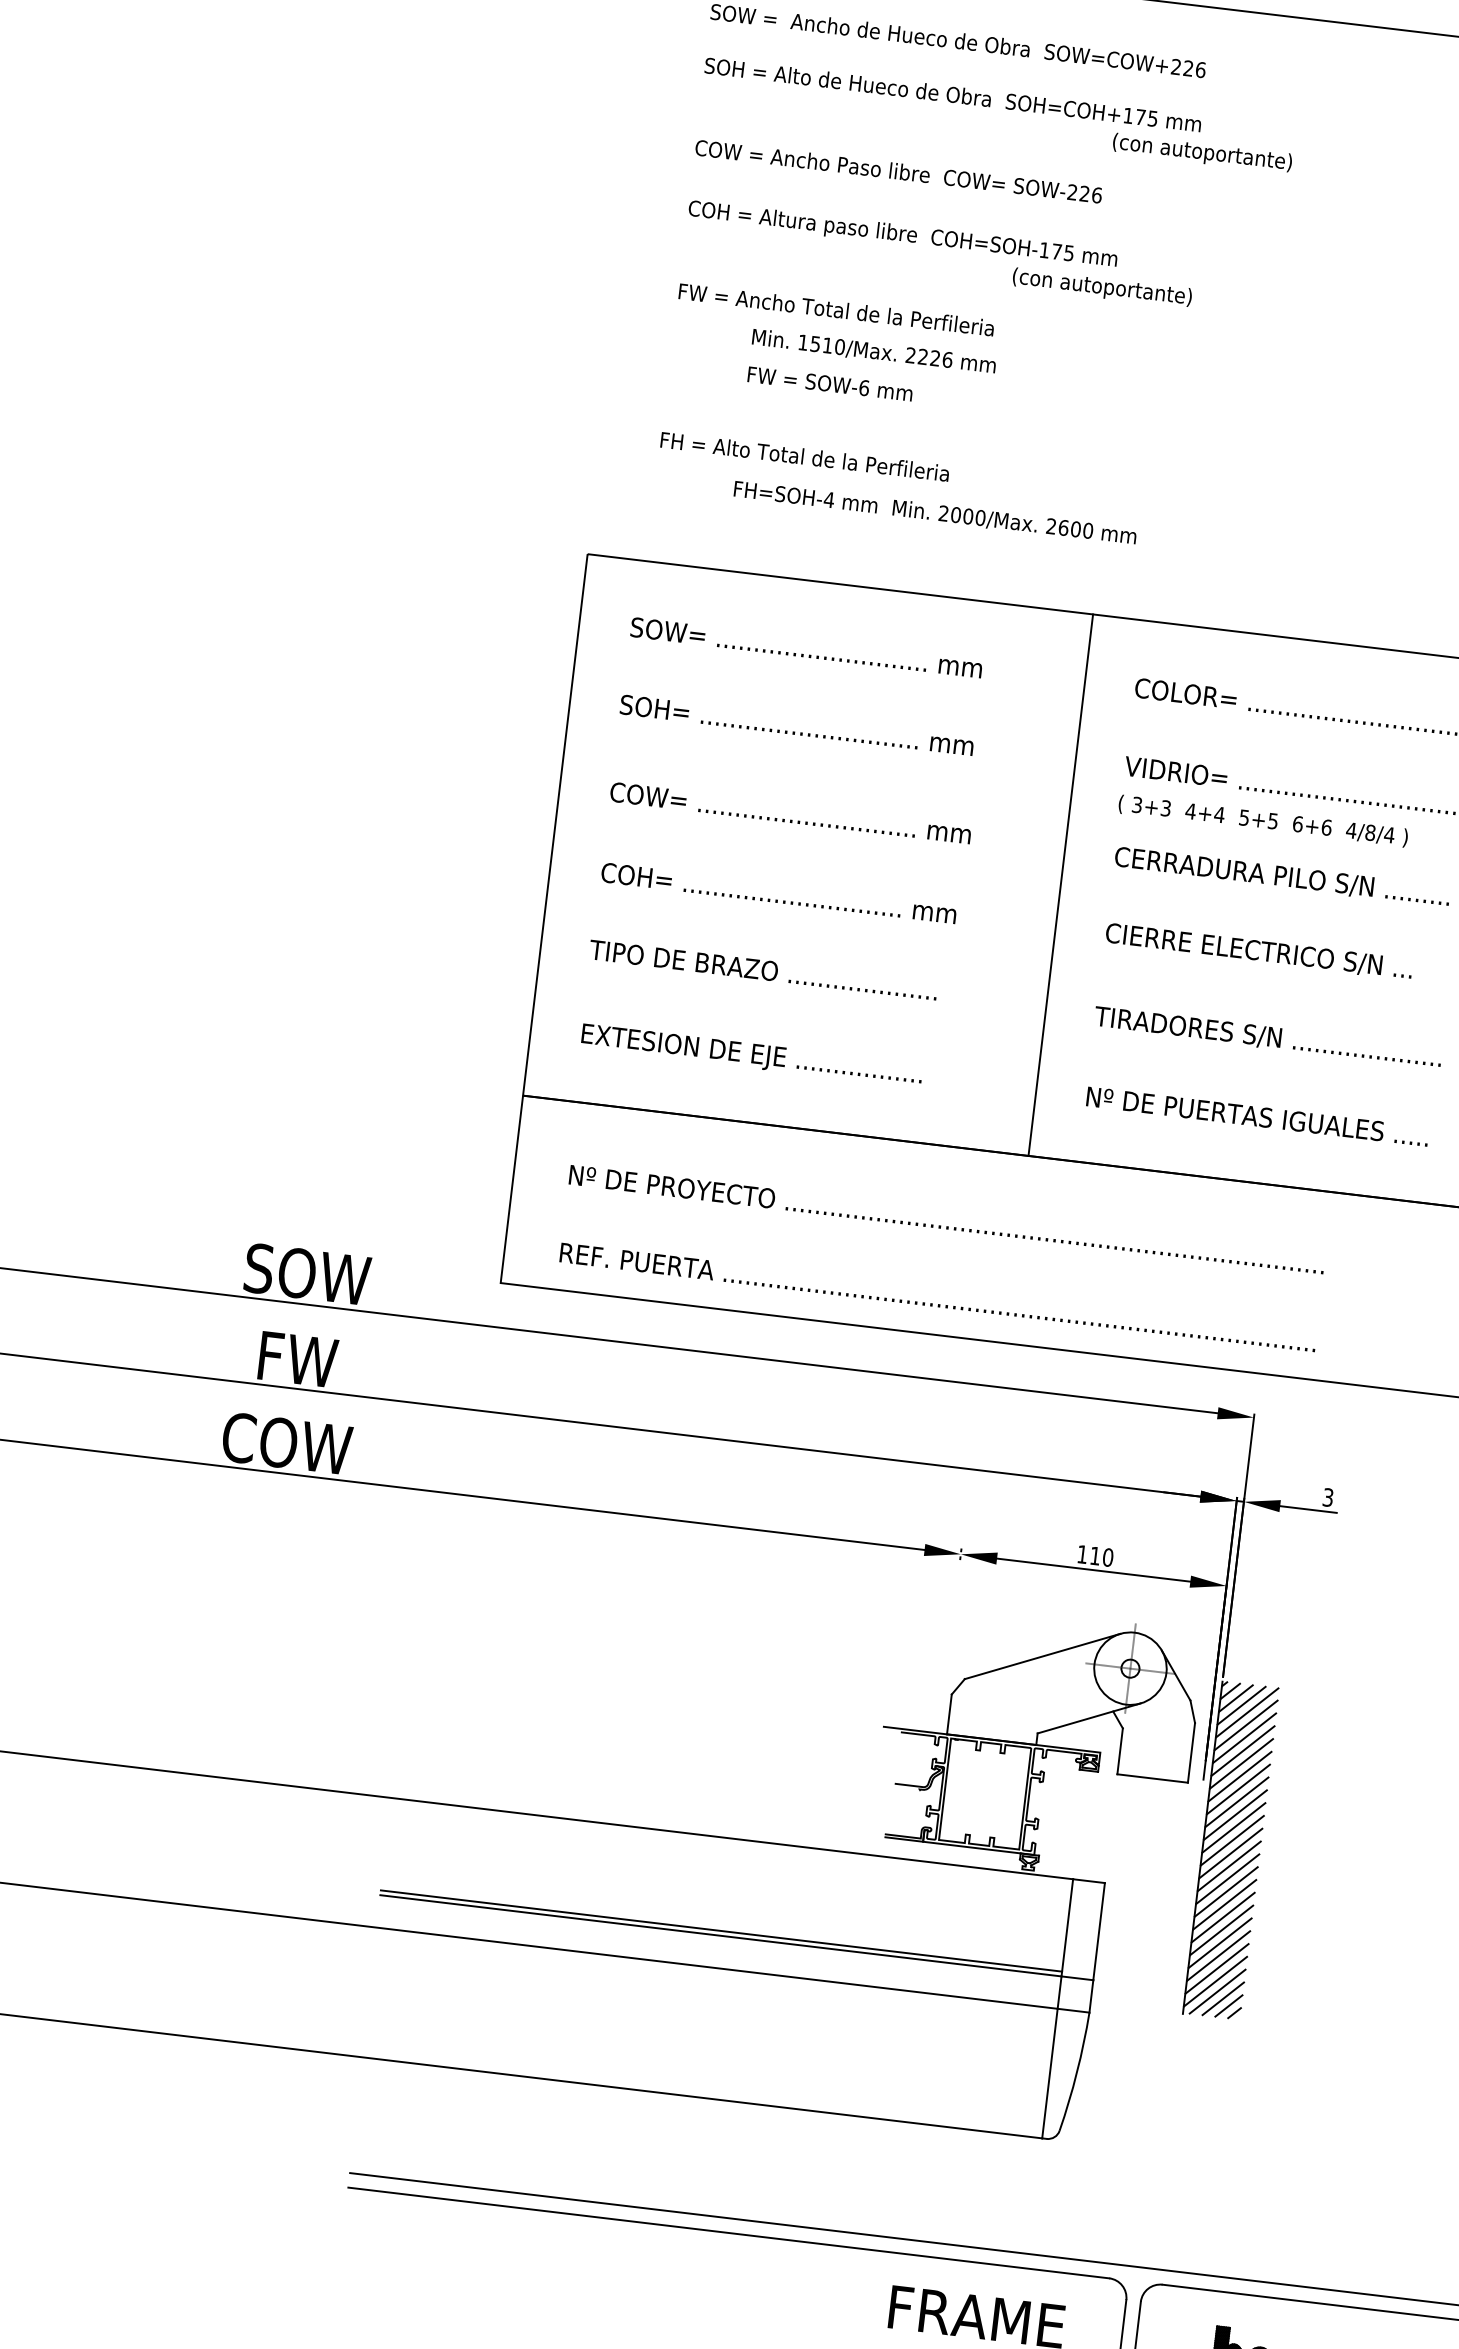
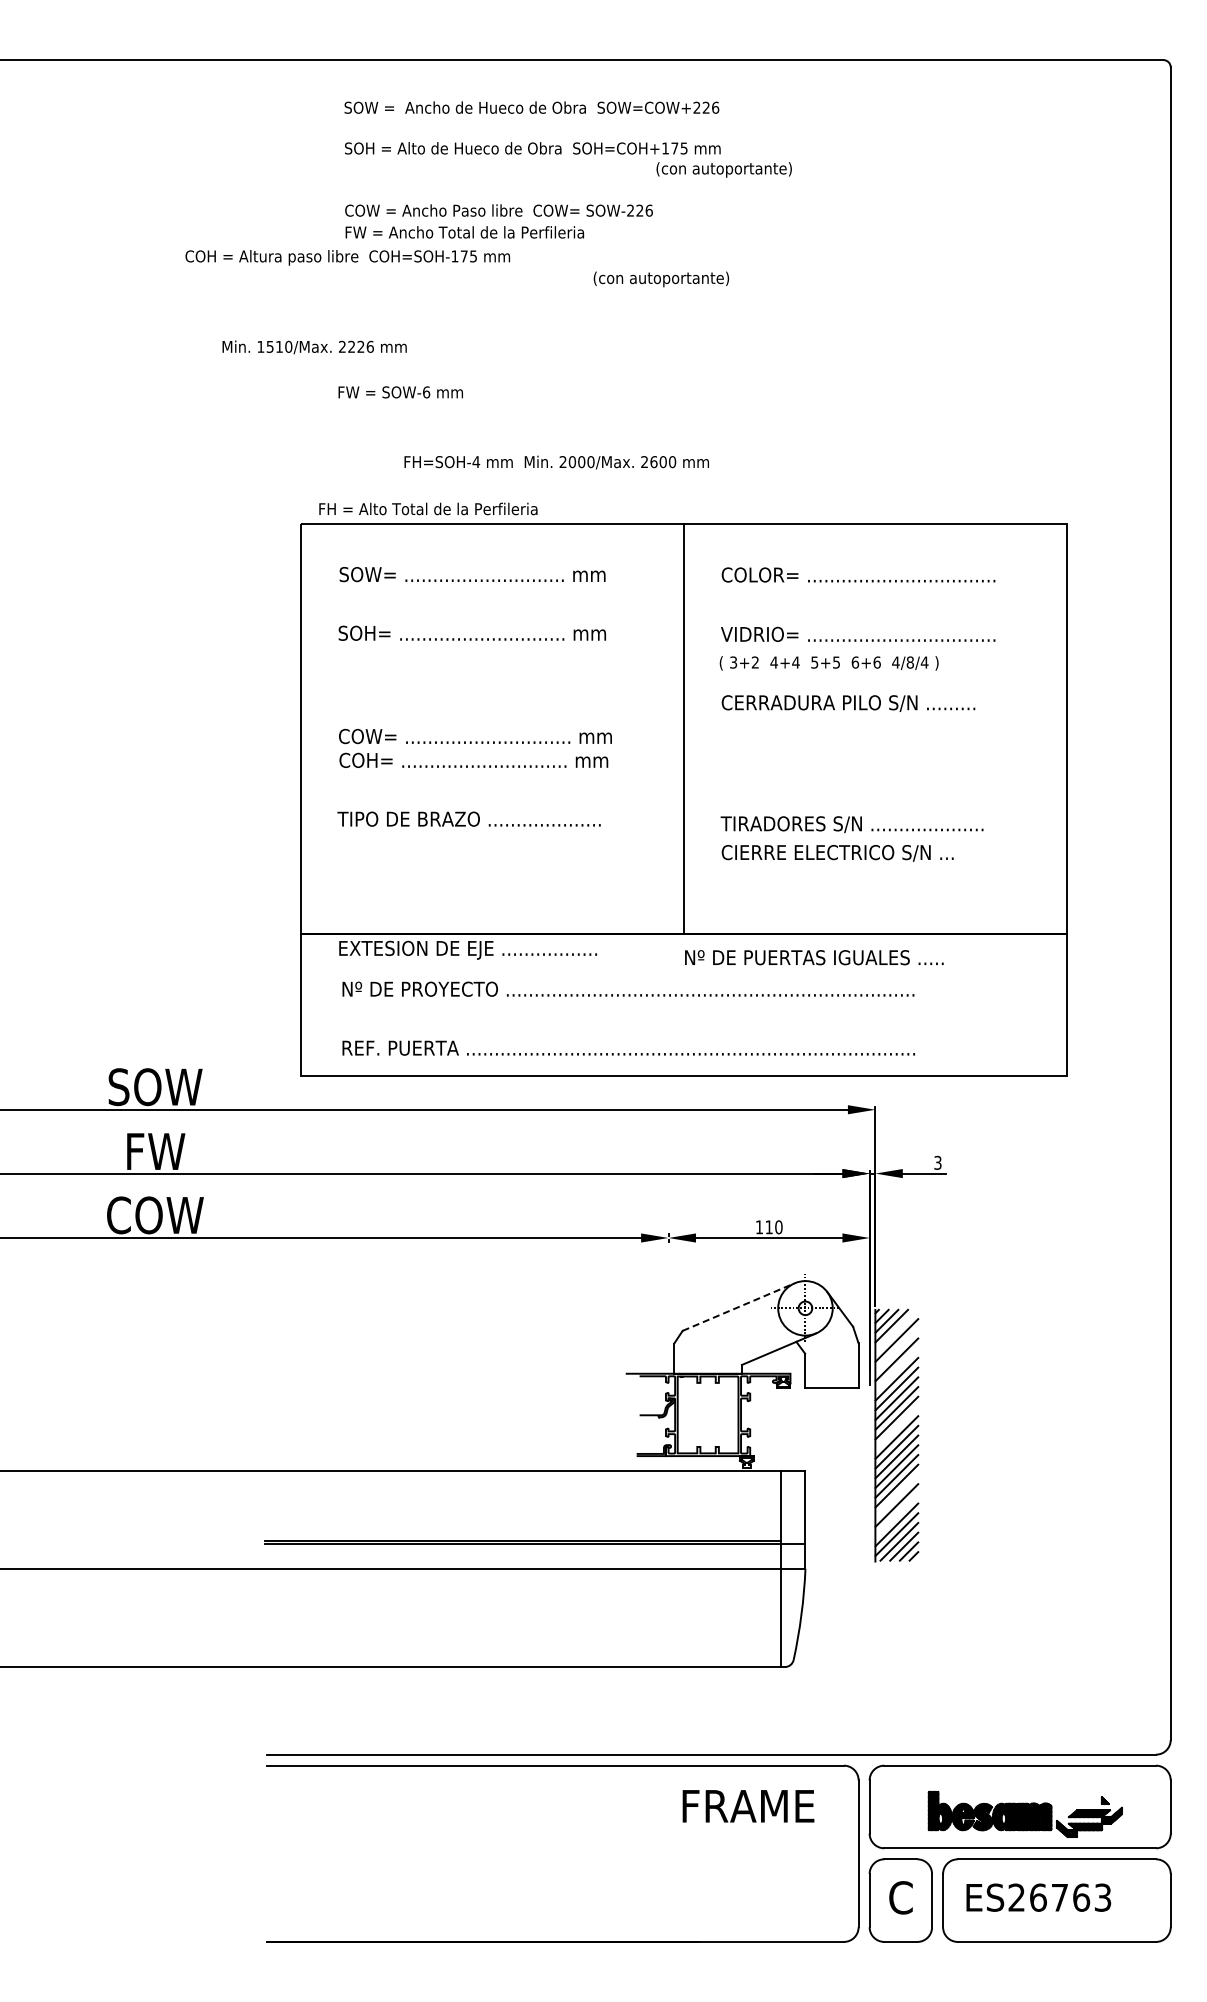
text: (902, 234) -> (347, 257), moved
text: (836, 309) -> (464, 232), moved
text: (873, 351) -> (314, 347), moved
text: (829, 384) -> (400, 392), moved
text: (805, 456) -> (428, 508), moved
text: (1166, 808) -> (755, 662), 3+3 -> 3+2
text: (790, 813) -> (475, 736), moved
text: (1258, 951) -> (837, 853), moved
text: (751, 1054) -> (467, 949), moved
text: (1257, 1116) -> (814, 957), moved
line: (1042, 1657) -> (738, 1307), solid -> dashed
line: (1247, 1712) -> (896, 1330), removed
line: (1244, 1737) -> (896, 1349), removed
line: (1240, 1763) -> (896, 1369), removed
line: (1231, 1840) -> (896, 1427), removed
line: (1221, 1930) -> (896, 1495), removed
line: (1218, 1955) -> (896, 1514), removed

